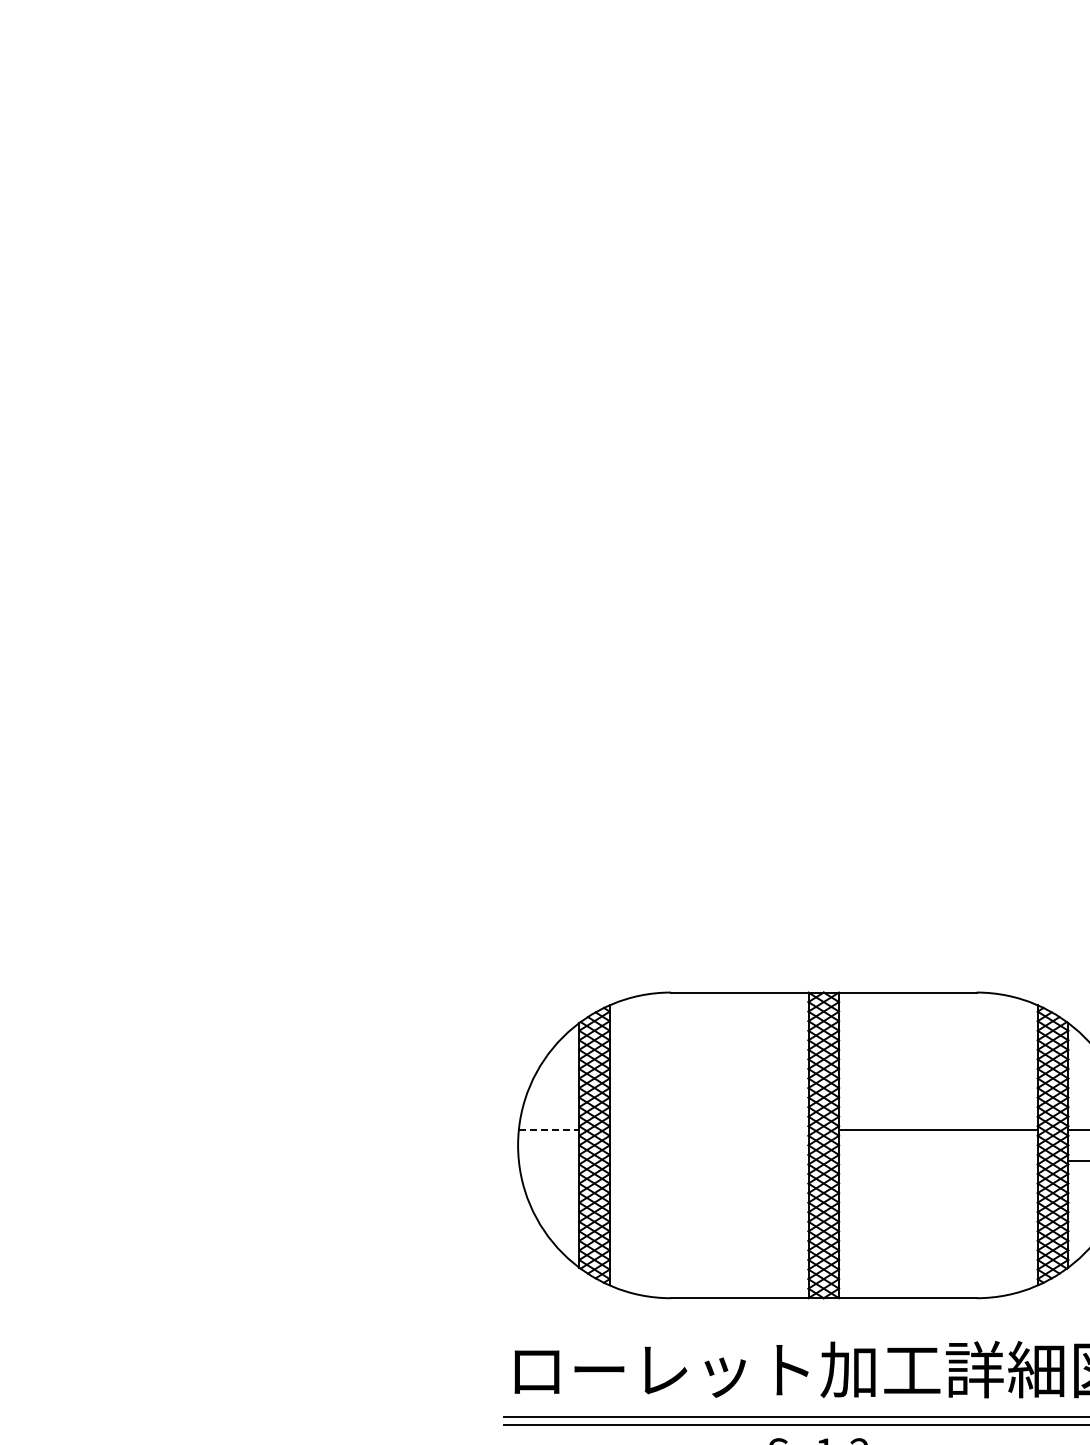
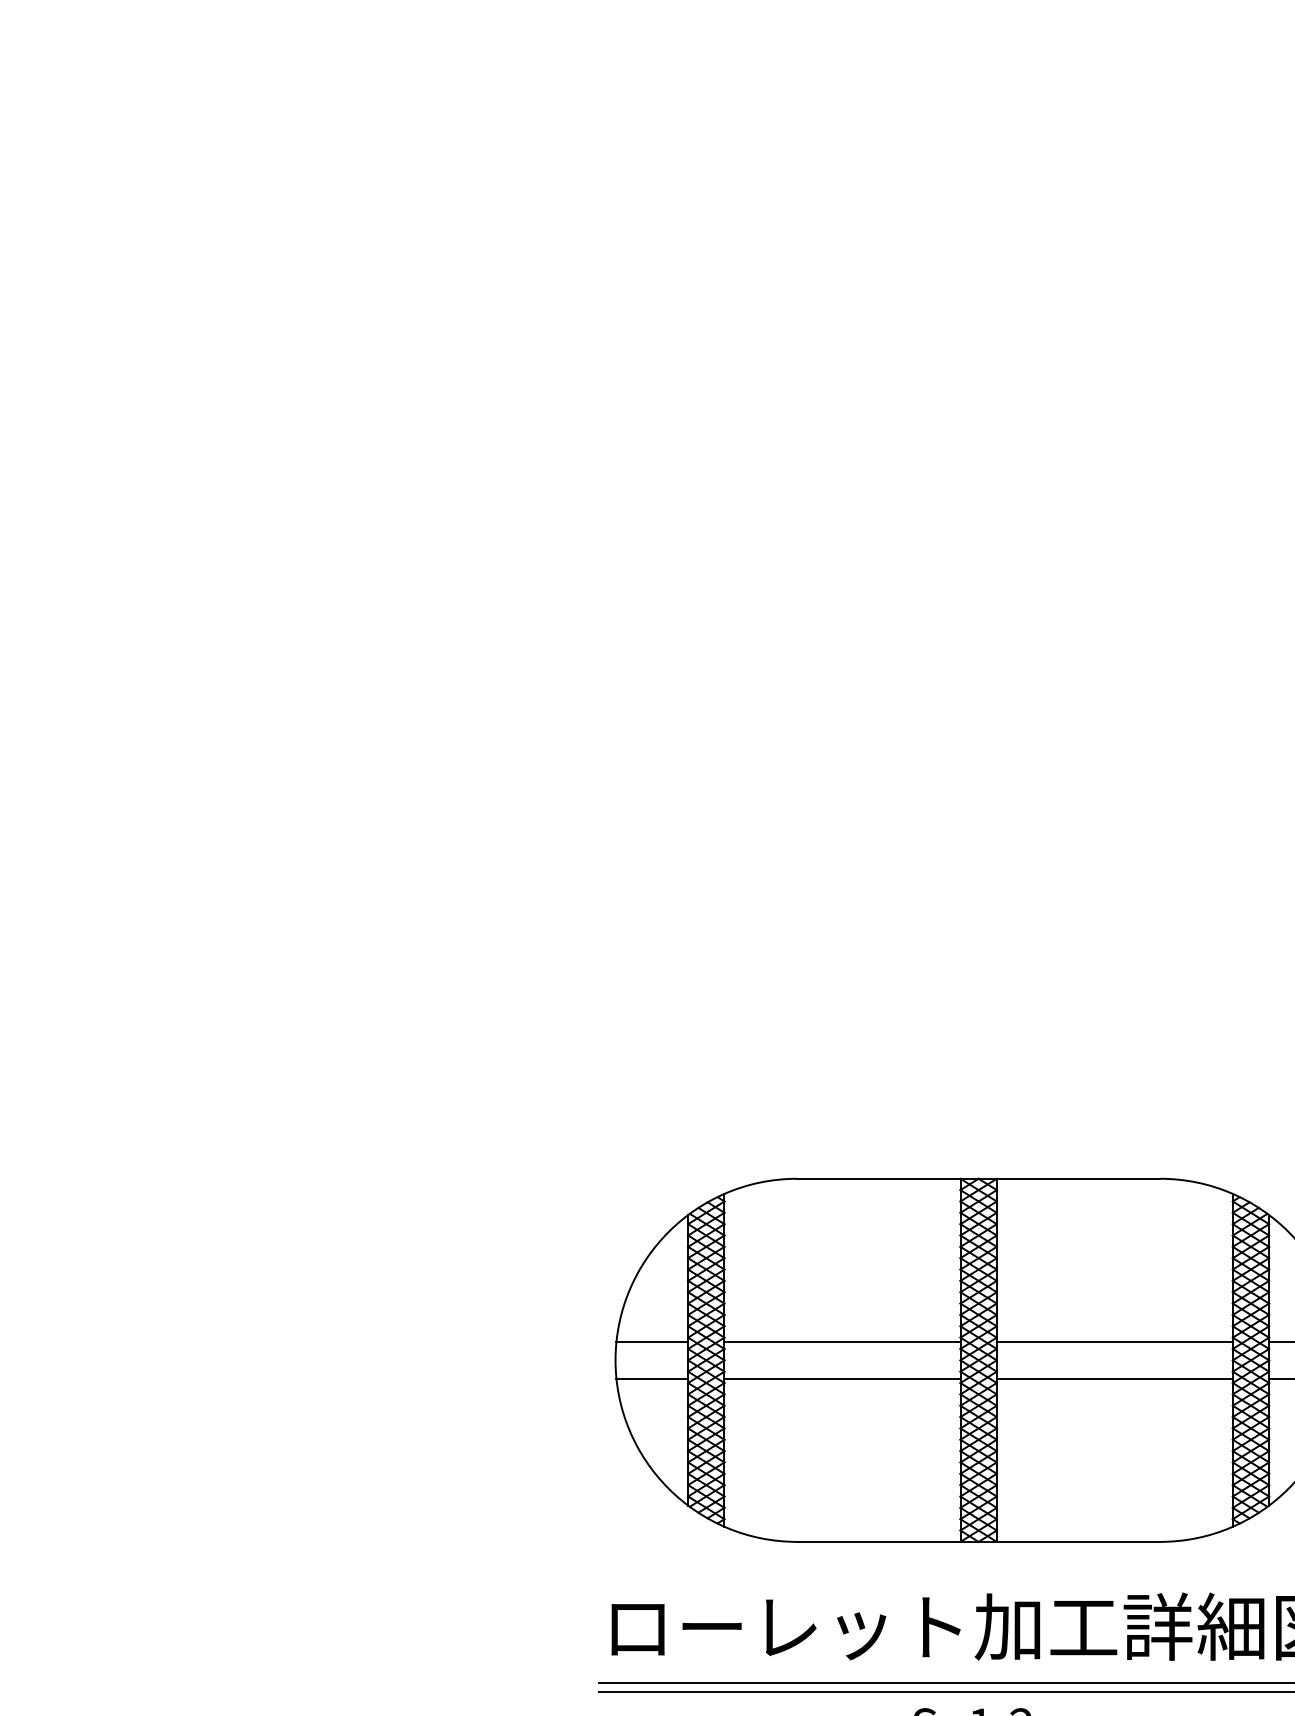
line: (549, 1130) -> (652, 1342), dashed -> solid
line: (708, 1130) -> (841, 1342), added
line: (548, 1160) -> (651, 1378), added
line: (708, 1160) -> (841, 1378), added
line: (938, 1160) -> (1114, 1378), added

